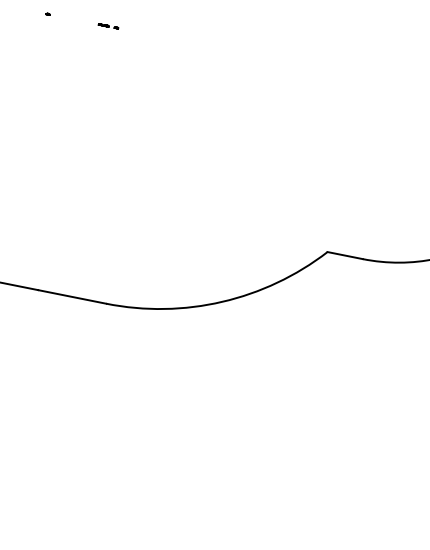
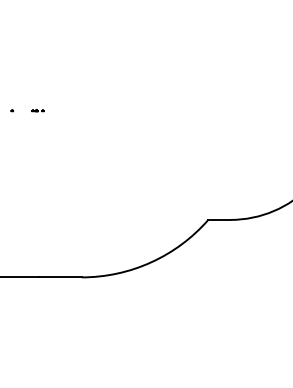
part: (107, 25) -> (37, 110), moved

